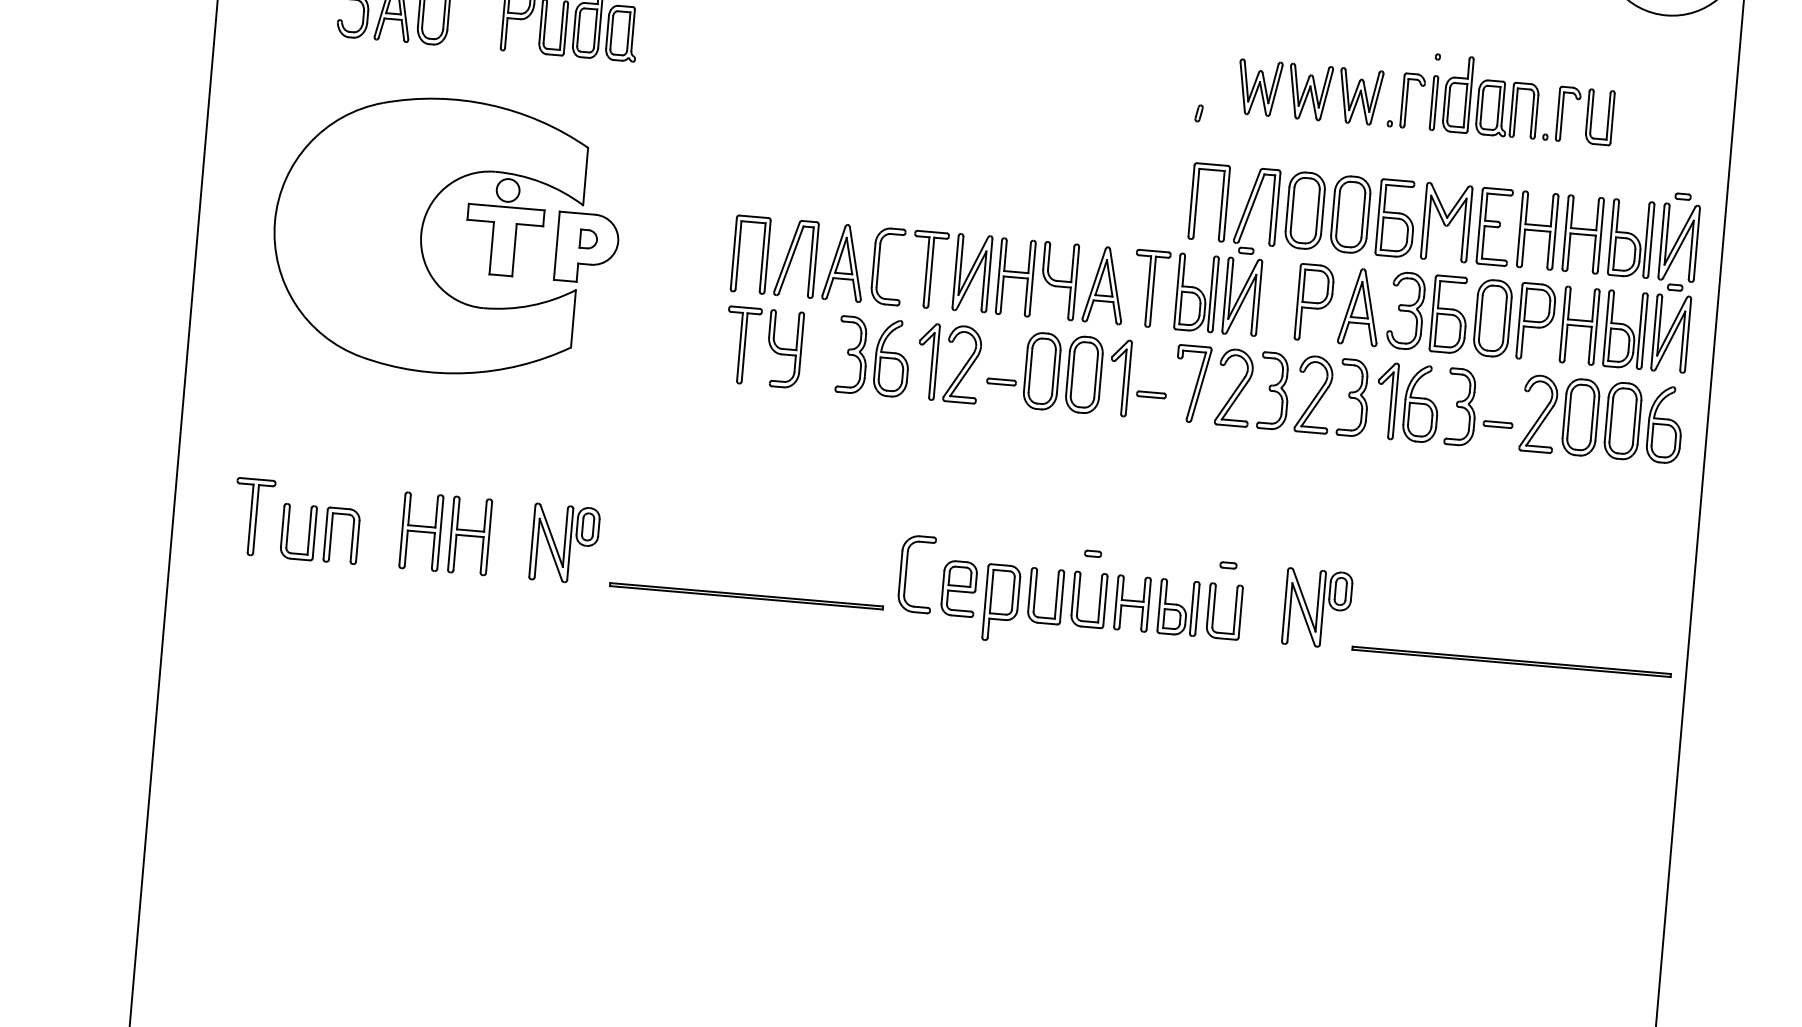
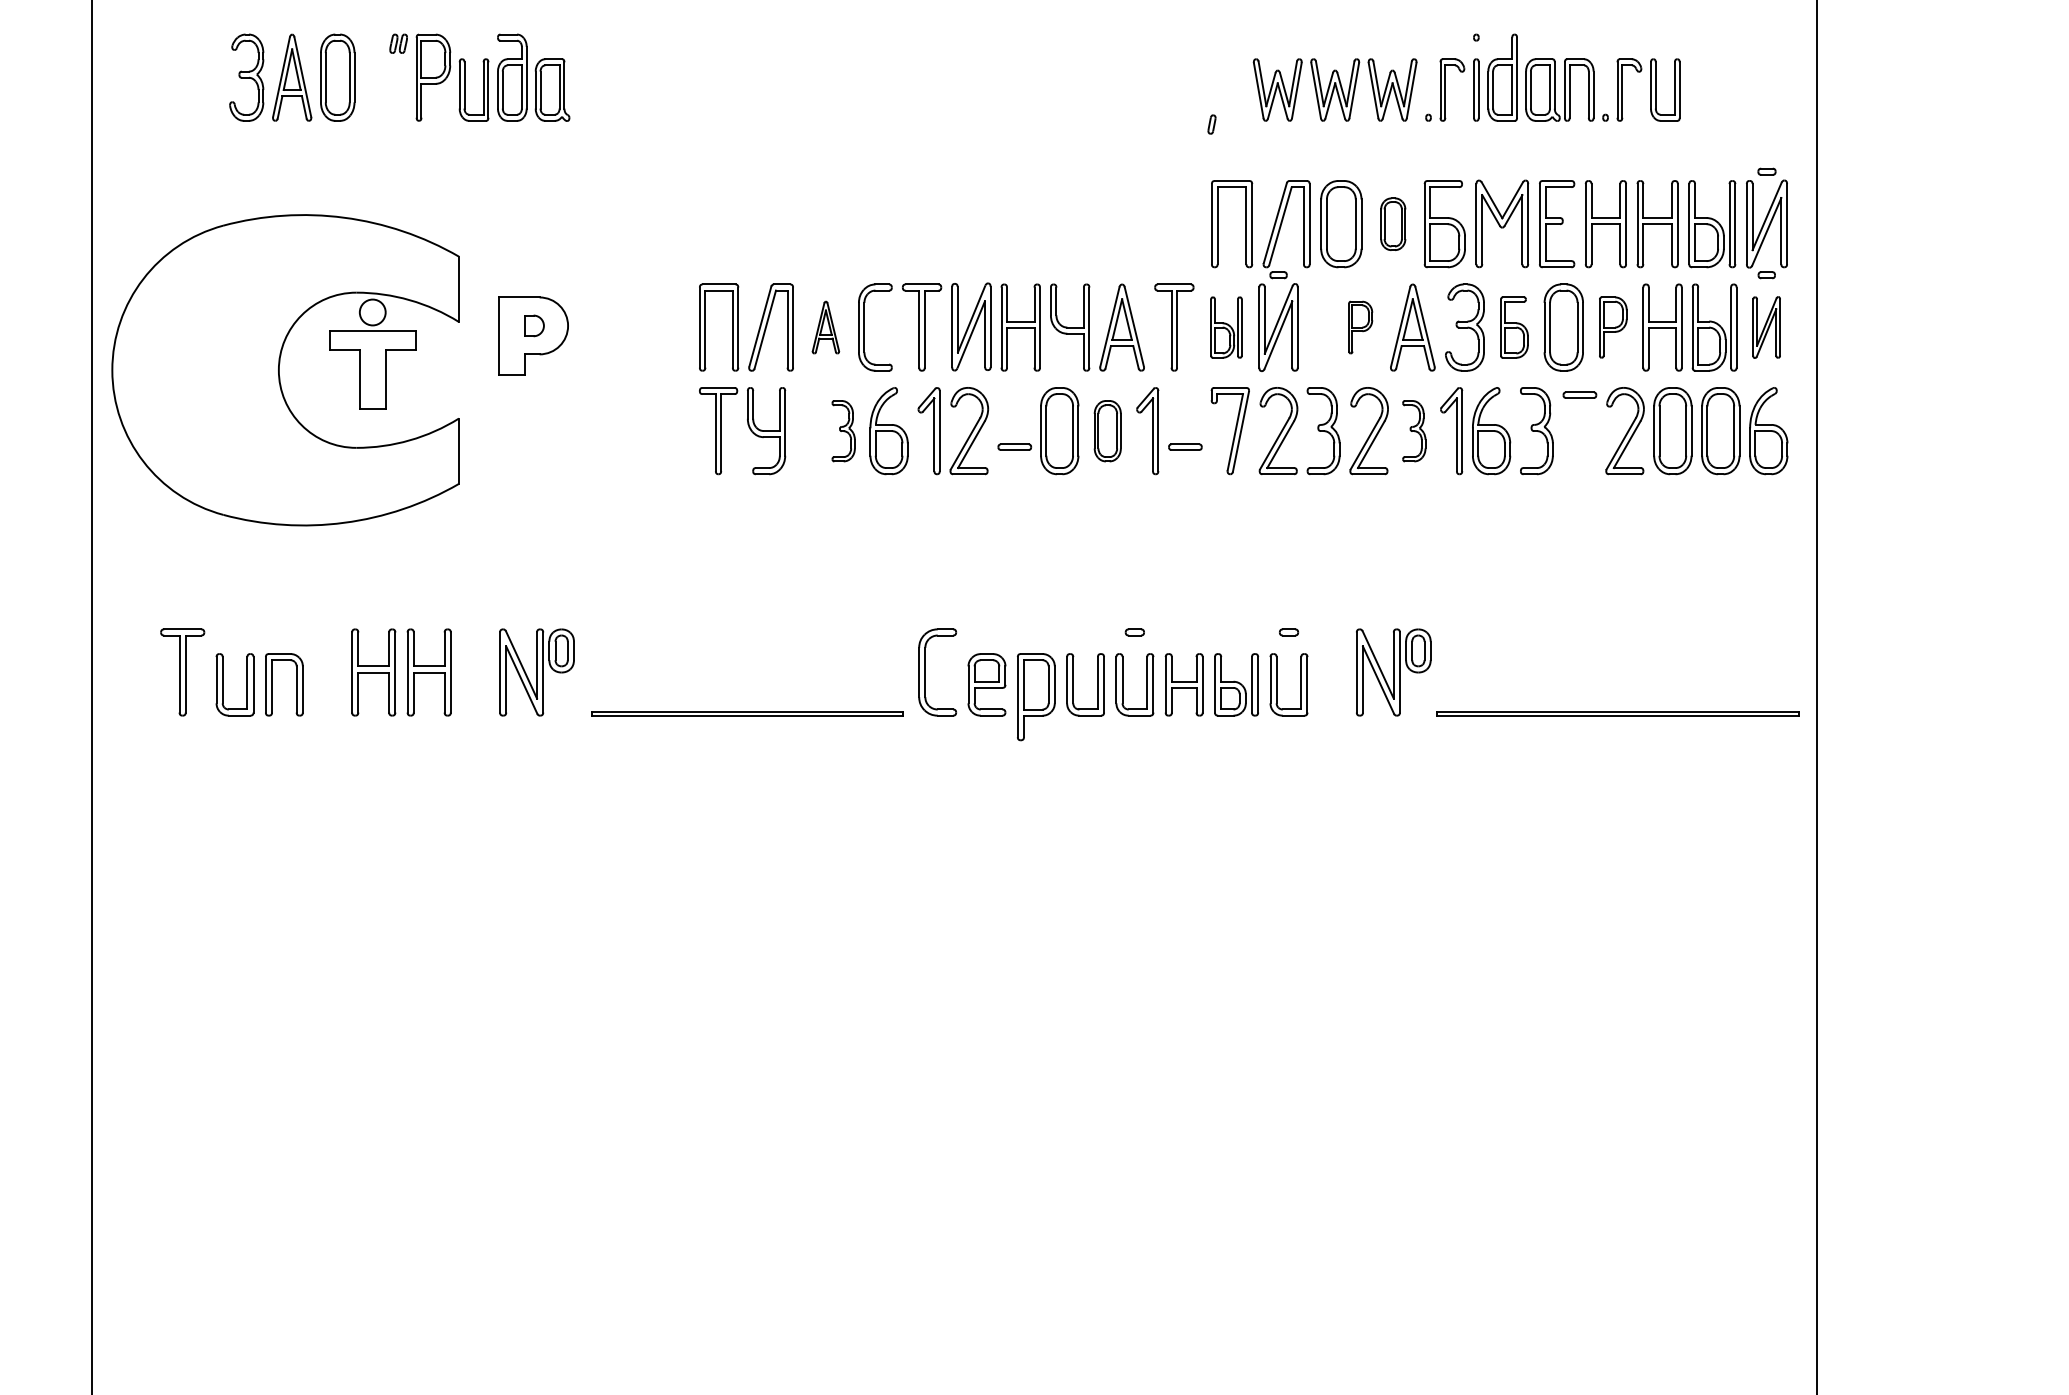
part: (1351, 214) -> (1393, 224), size x0.6
part: (427, 234) -> (285, 370), moved
part: (844, 262) -> (825, 327), size x0.6
part: (1196, 292) -> (1226, 327), size x0.7
part: (1314, 302) -> (1360, 327), size x0.6
part: (1449, 314) -> (1514, 327), size x0.7
part: (1536, 322) -> (1613, 327), size x0.7
part: (1670, 333) -> (1766, 327), size x0.7
part: (852, 355) -> (843, 431), size x0.7
part: (1084, 375) -> (1107, 431), size x0.7
part: (1353, 398) -> (1414, 431), size x0.7
part: (1497, 423) -> (1579, 394), moved

